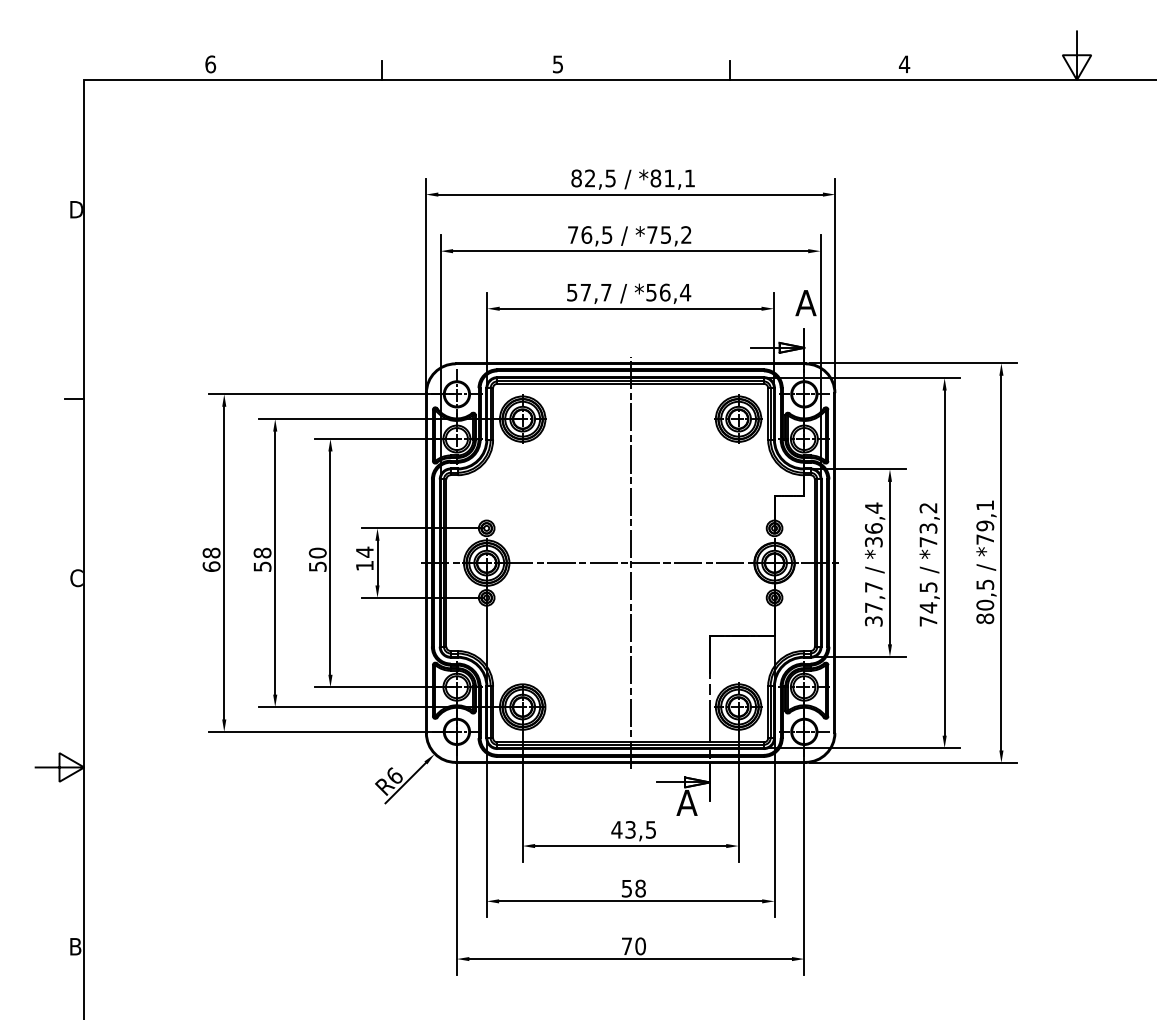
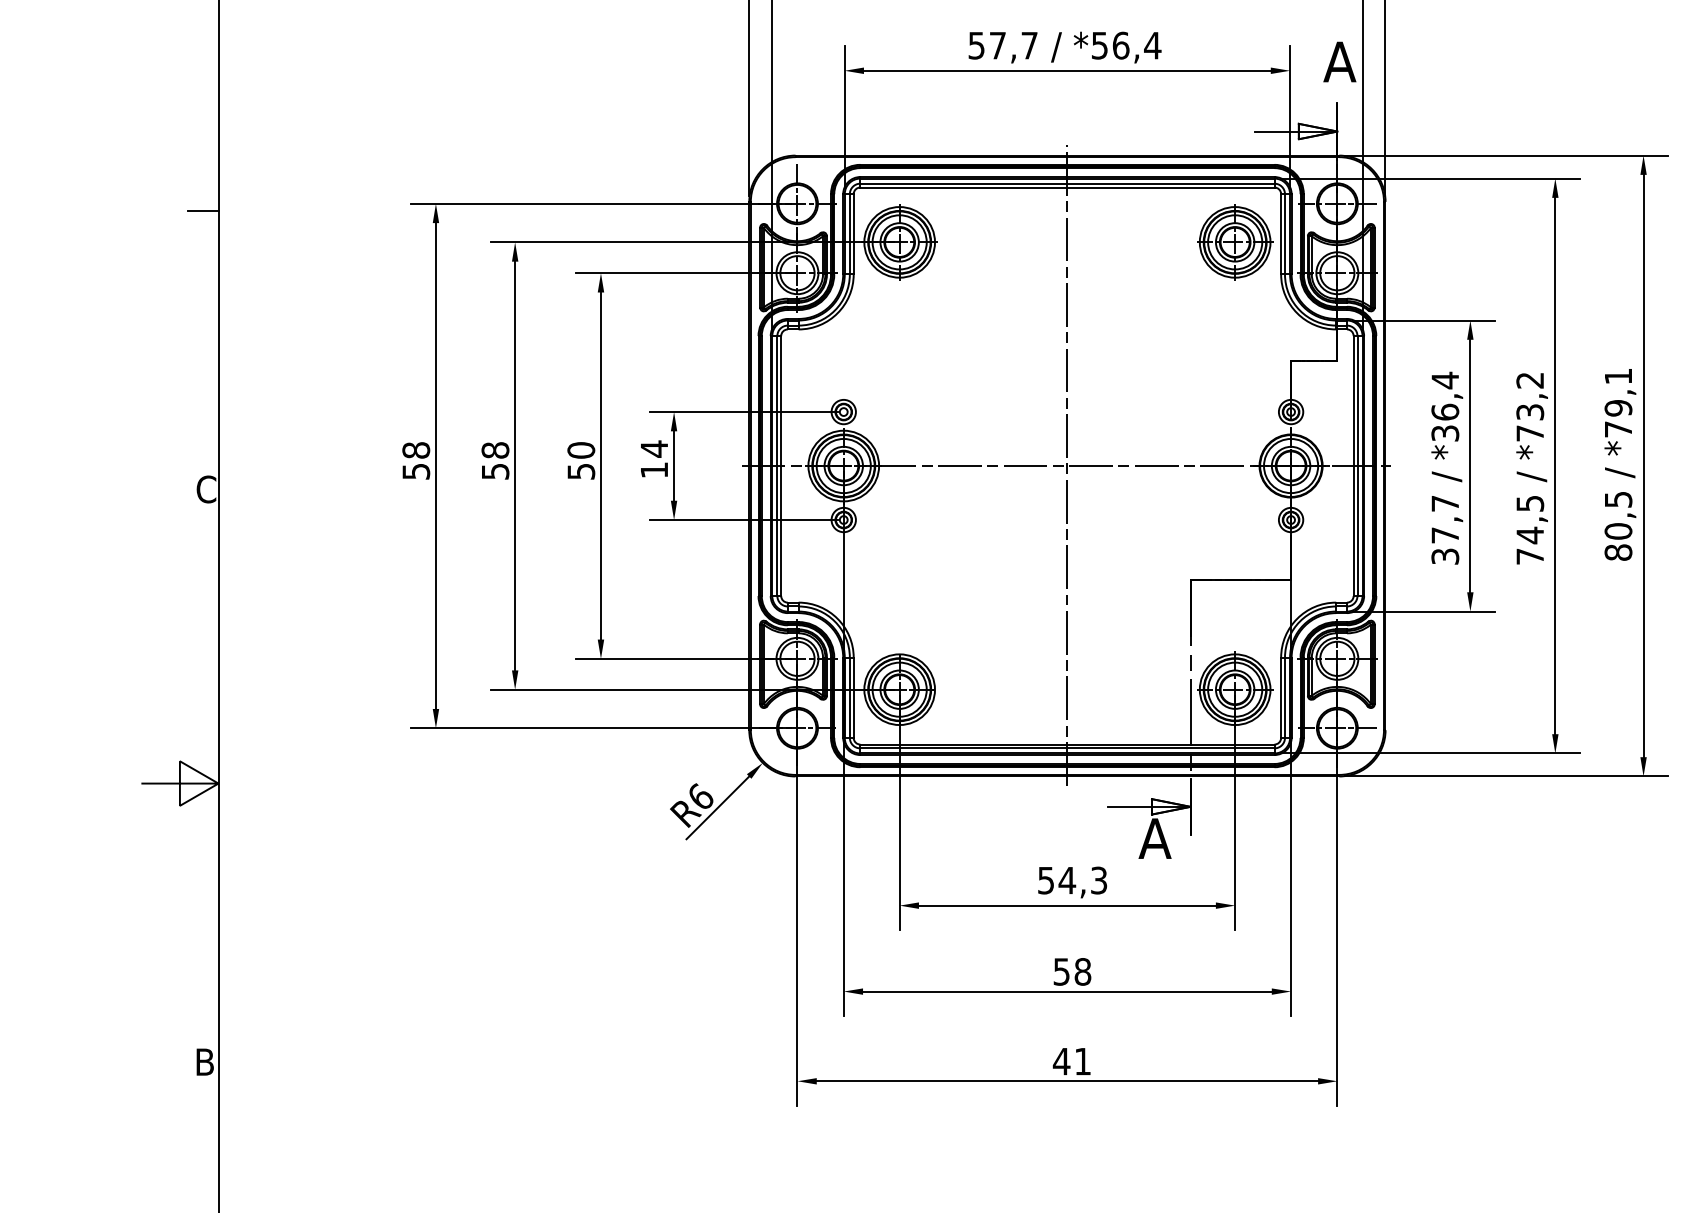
text: (211, 566) -> (416, 471), 68 -> 58
text: (633, 829) -> (1071, 879), 43,5 -> 54,3
text: (633, 946) -> (1071, 1061), 70 -> 41

